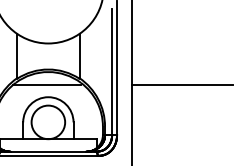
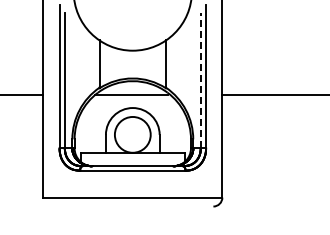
line: (111, 71) -> (200, 80), solid -> dashed

